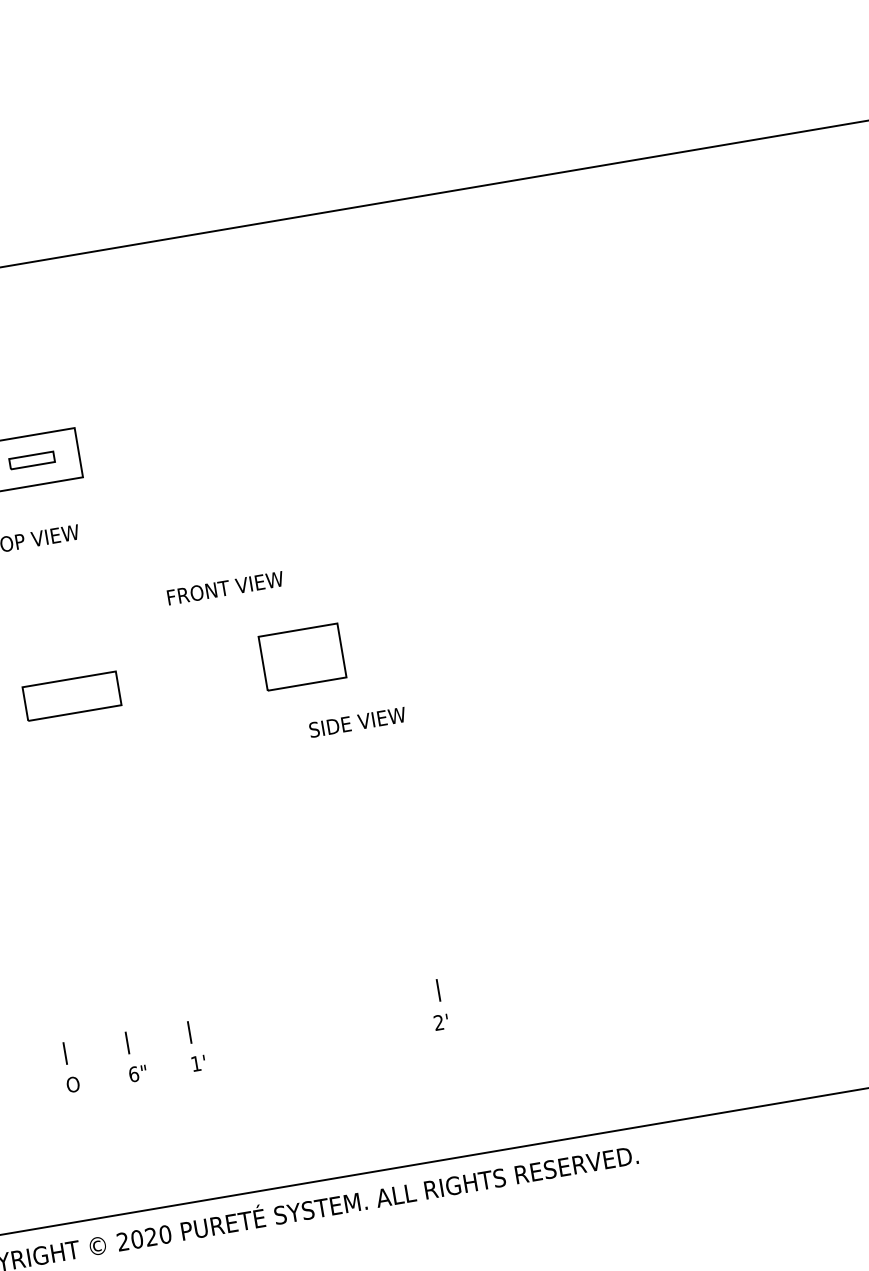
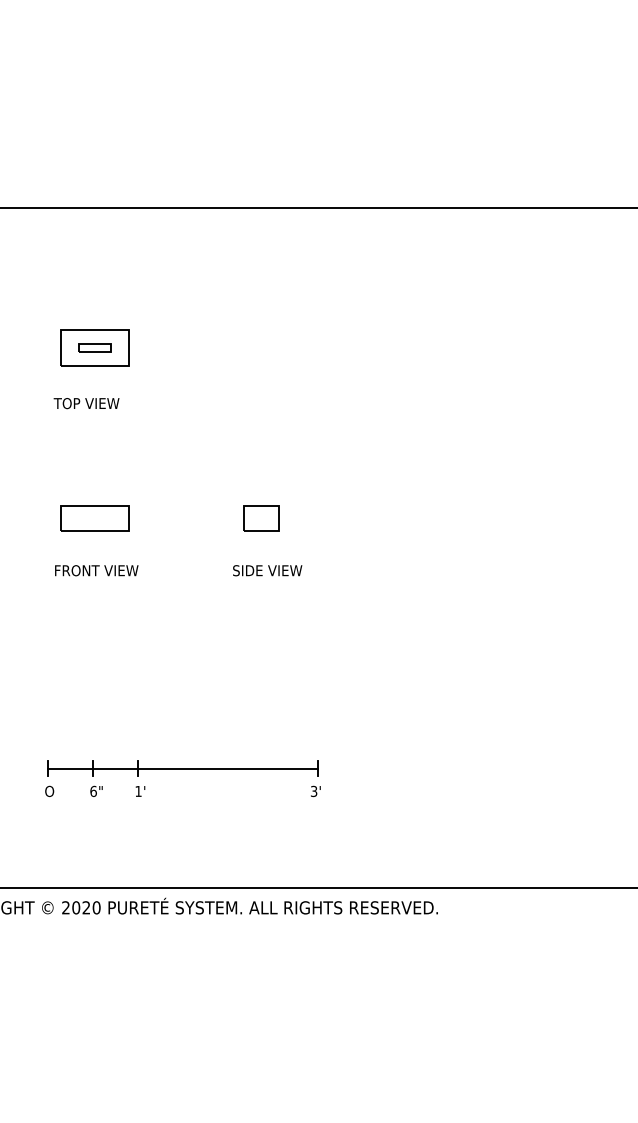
text: (225, 588) -> (96, 570), moved
part: (302, 657) -> (261, 518), size x0.62
text: (357, 722) -> (267, 570), moved
line: (251, 1021) -> (182, 768), added
text: (439, 1022) -> (314, 791), 2' -> 3'

